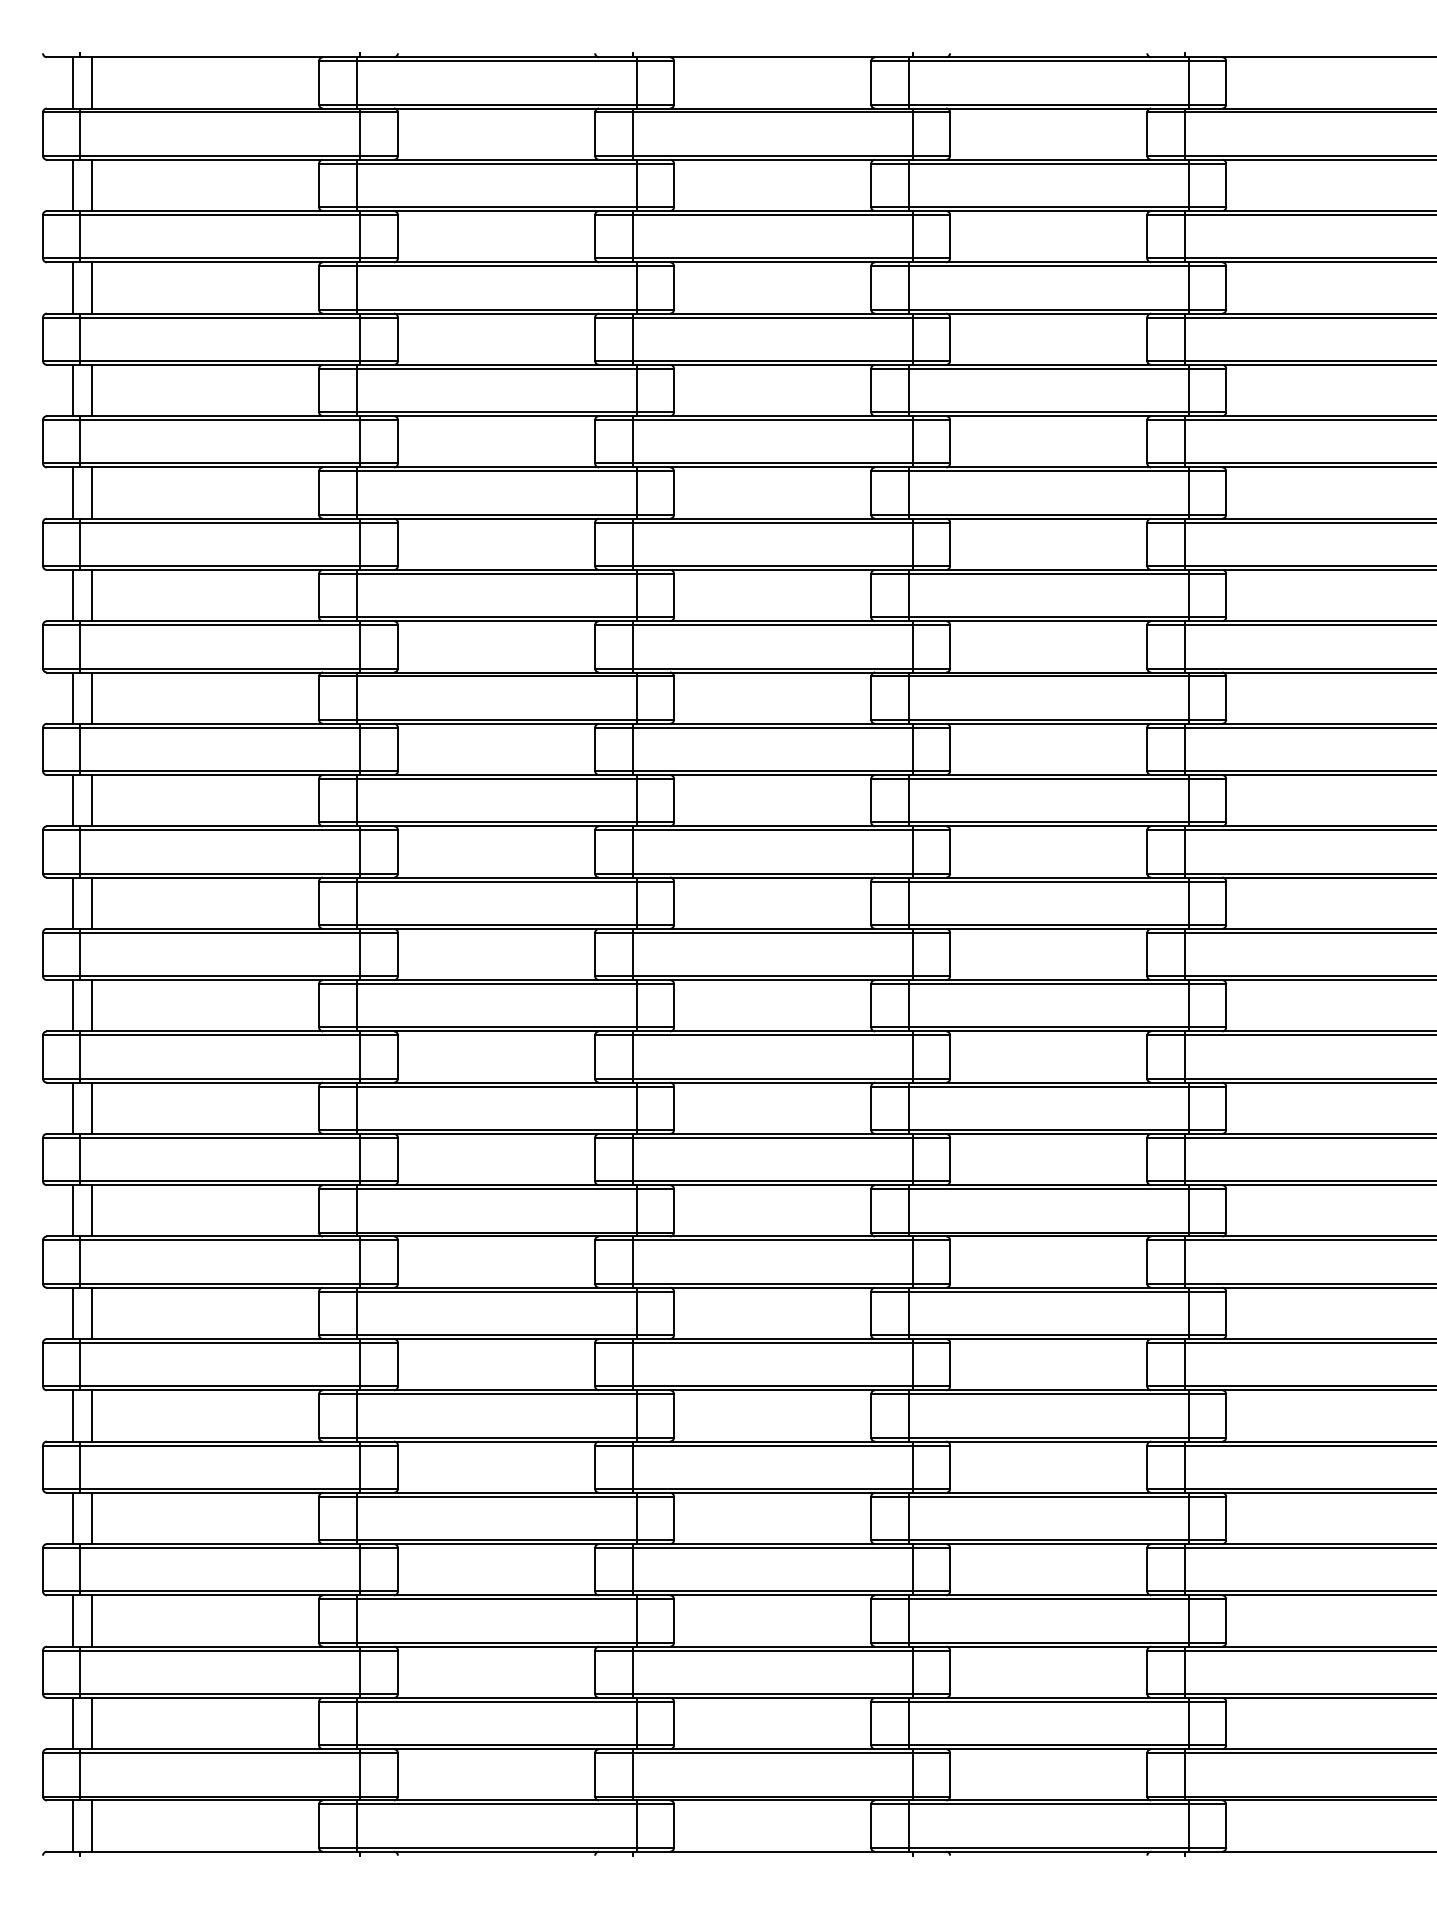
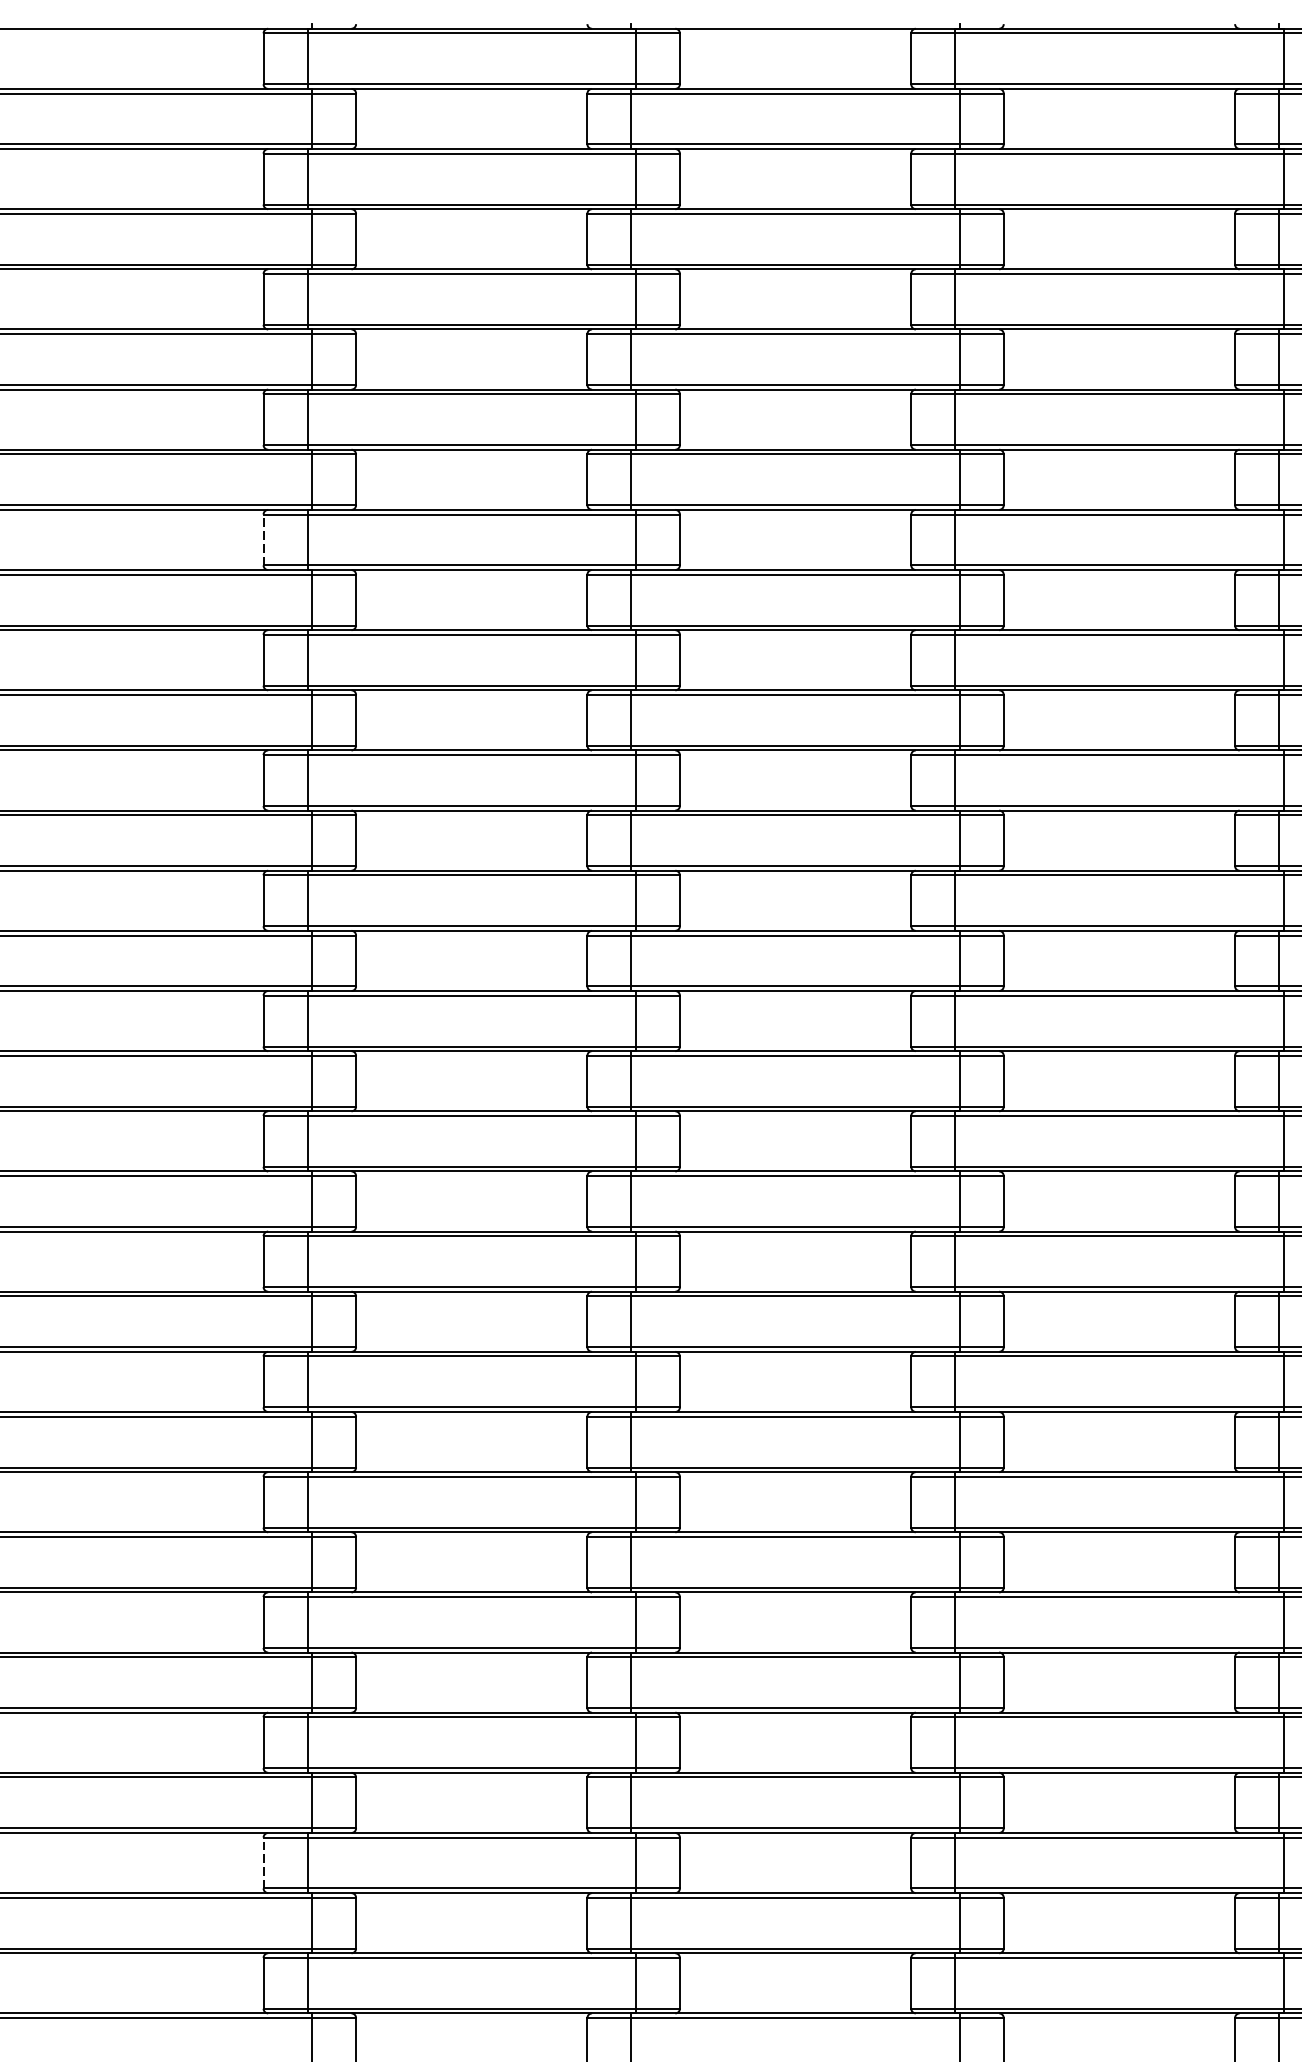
line: (319, 493) -> (264, 540), solid -> dashed
line: (319, 1621) -> (264, 1863), solid -> dashed

